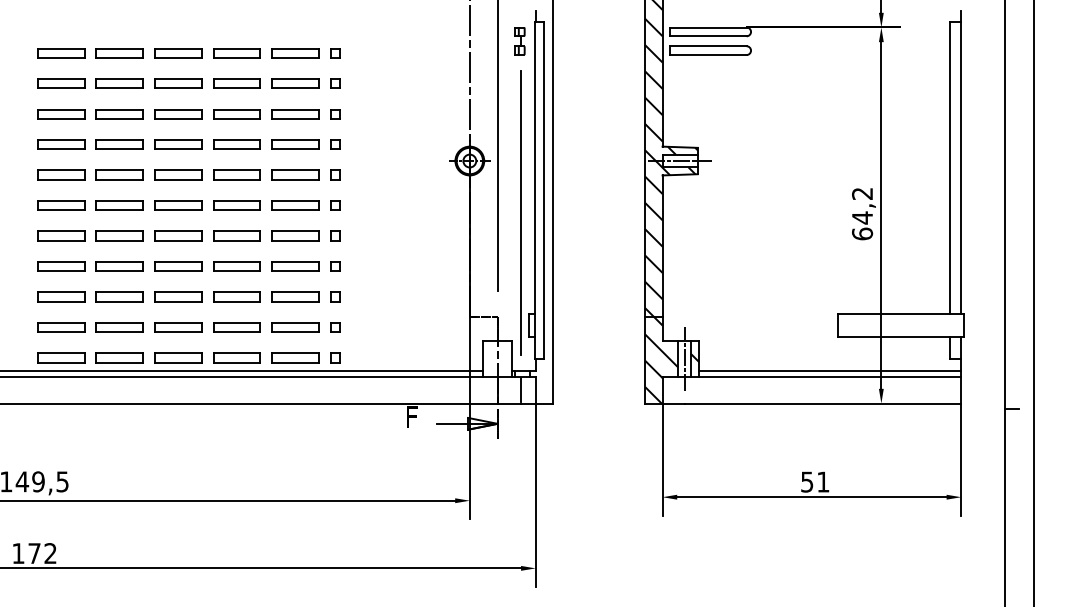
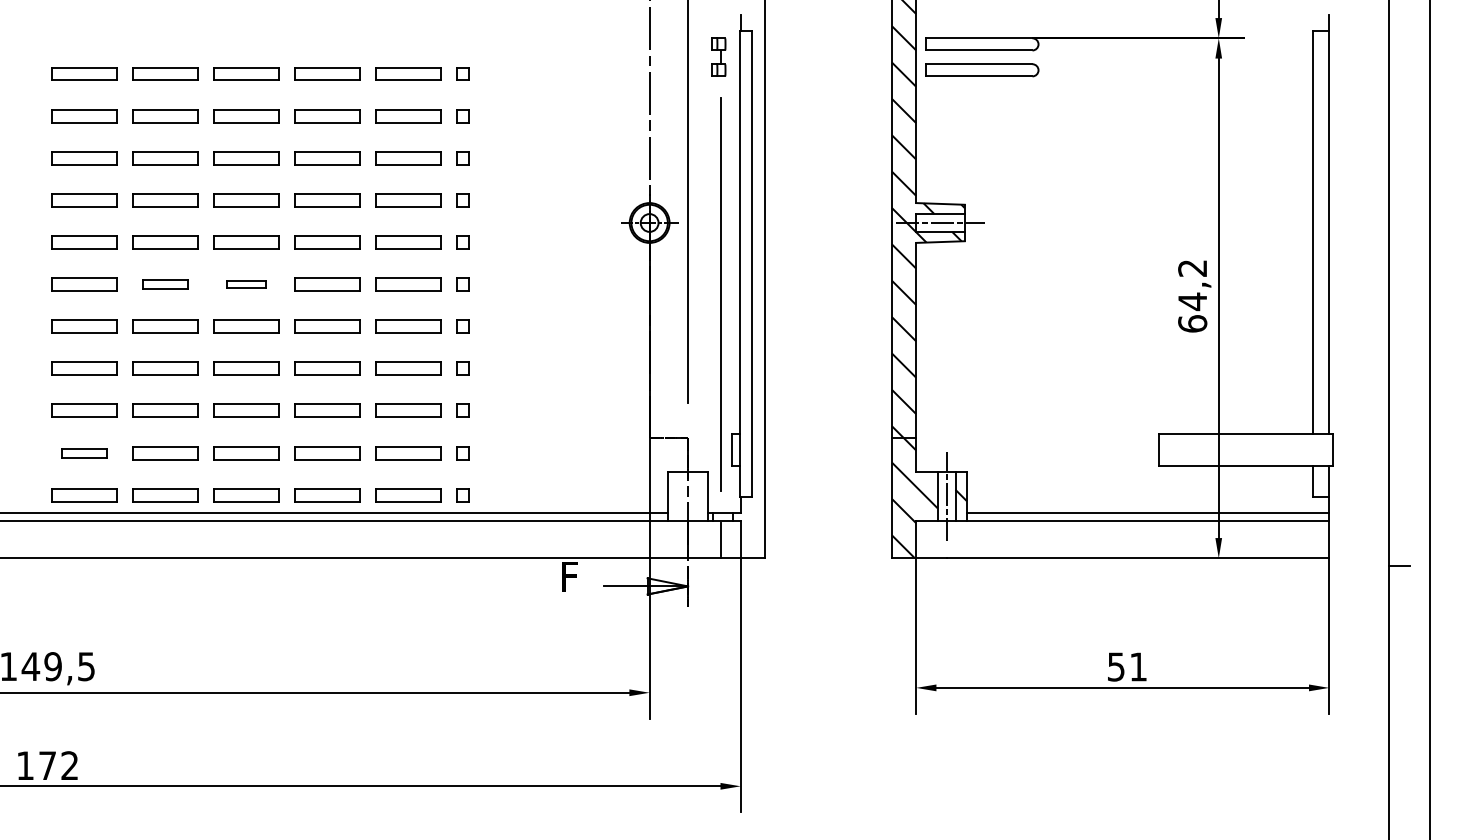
part: (119, 205) -> (165, 284), size x0.7
part: (178, 205) -> (246, 284), size x0.6
part: (61, 327) -> (84, 453), size x0.7

